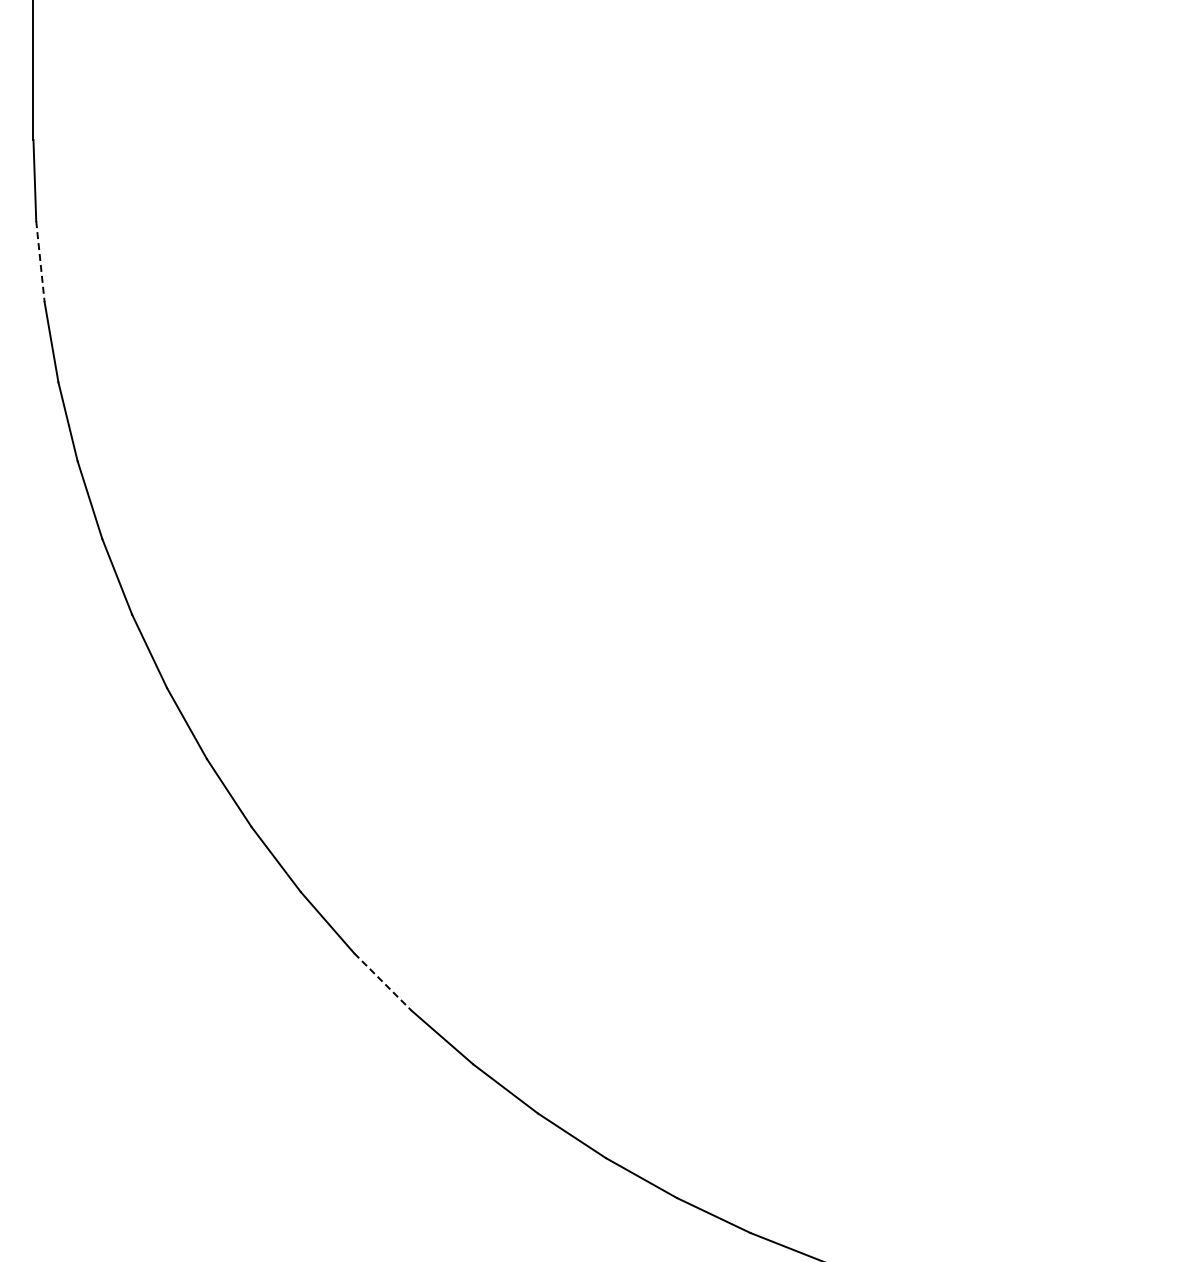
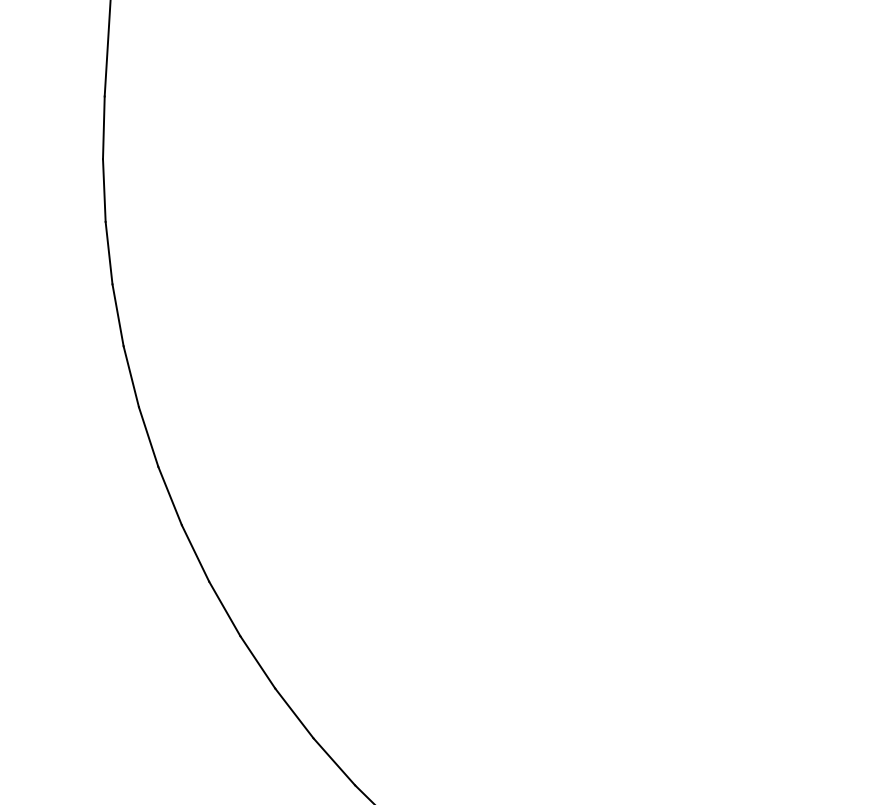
line: (40, 261) -> (104, 190), dashed -> solid
line: (383, 982) -> (334, 762), dashed -> solid

